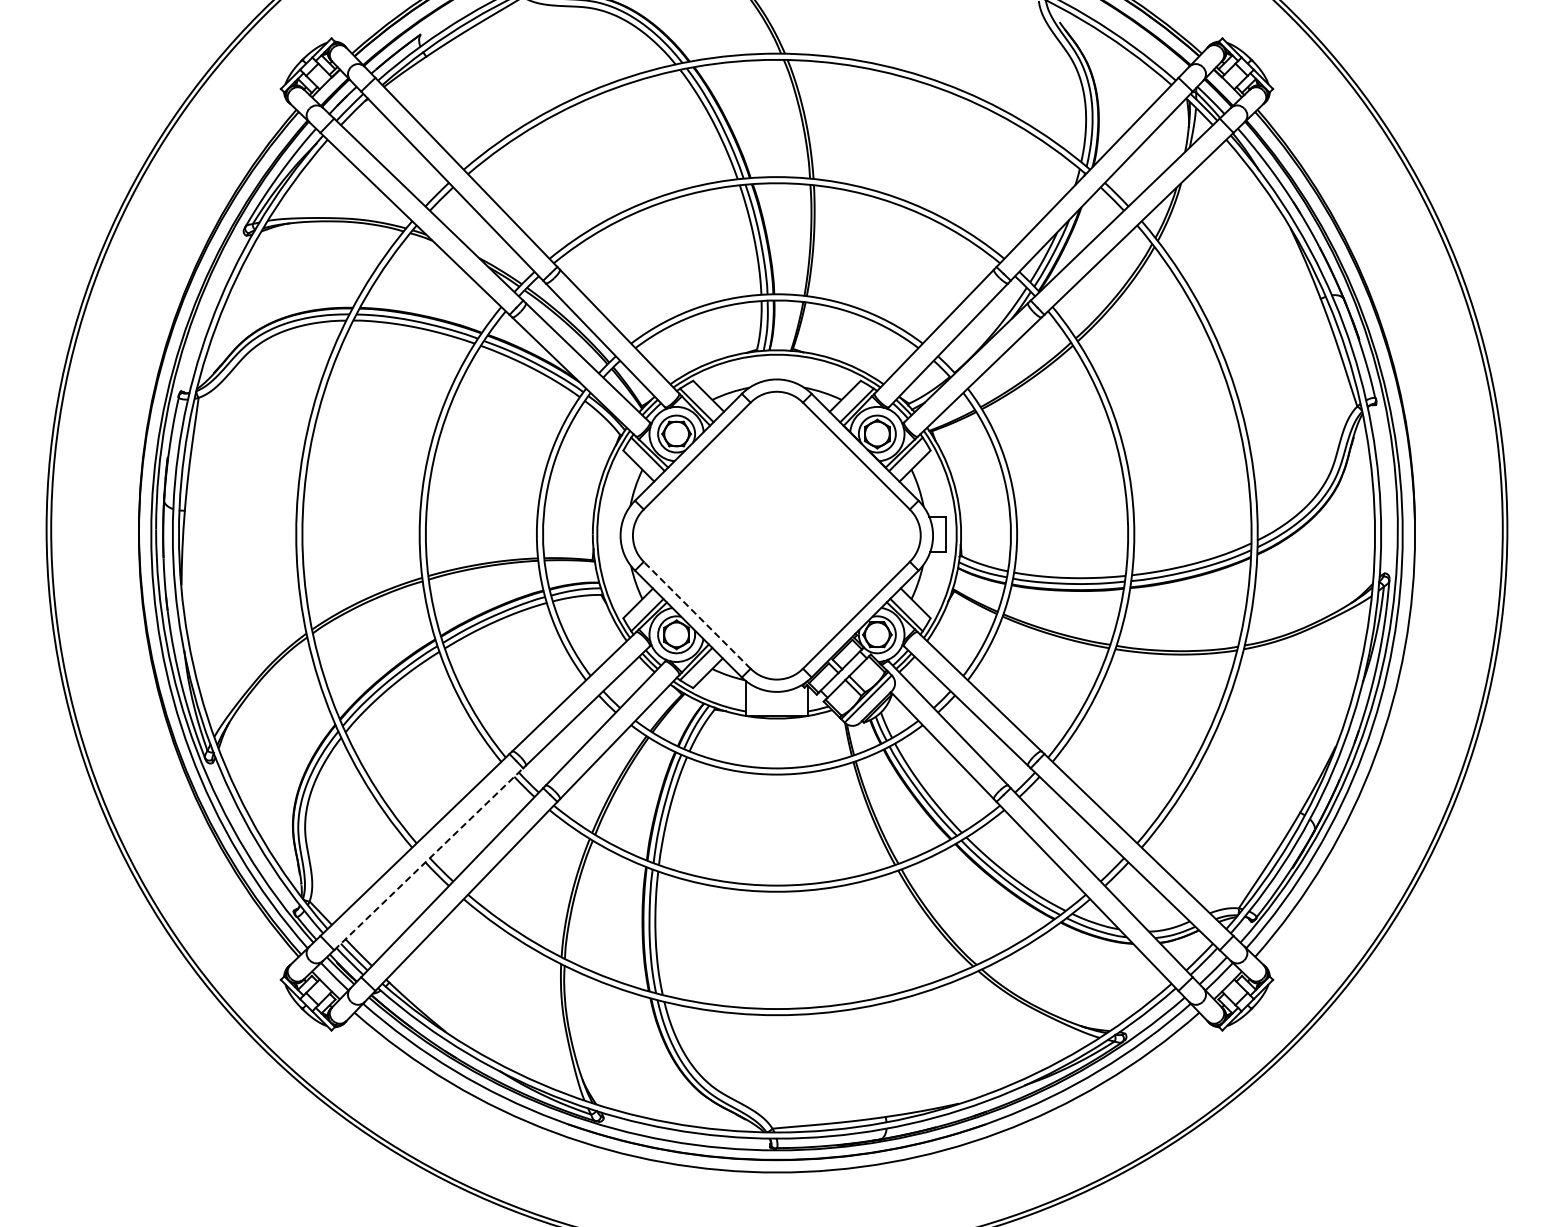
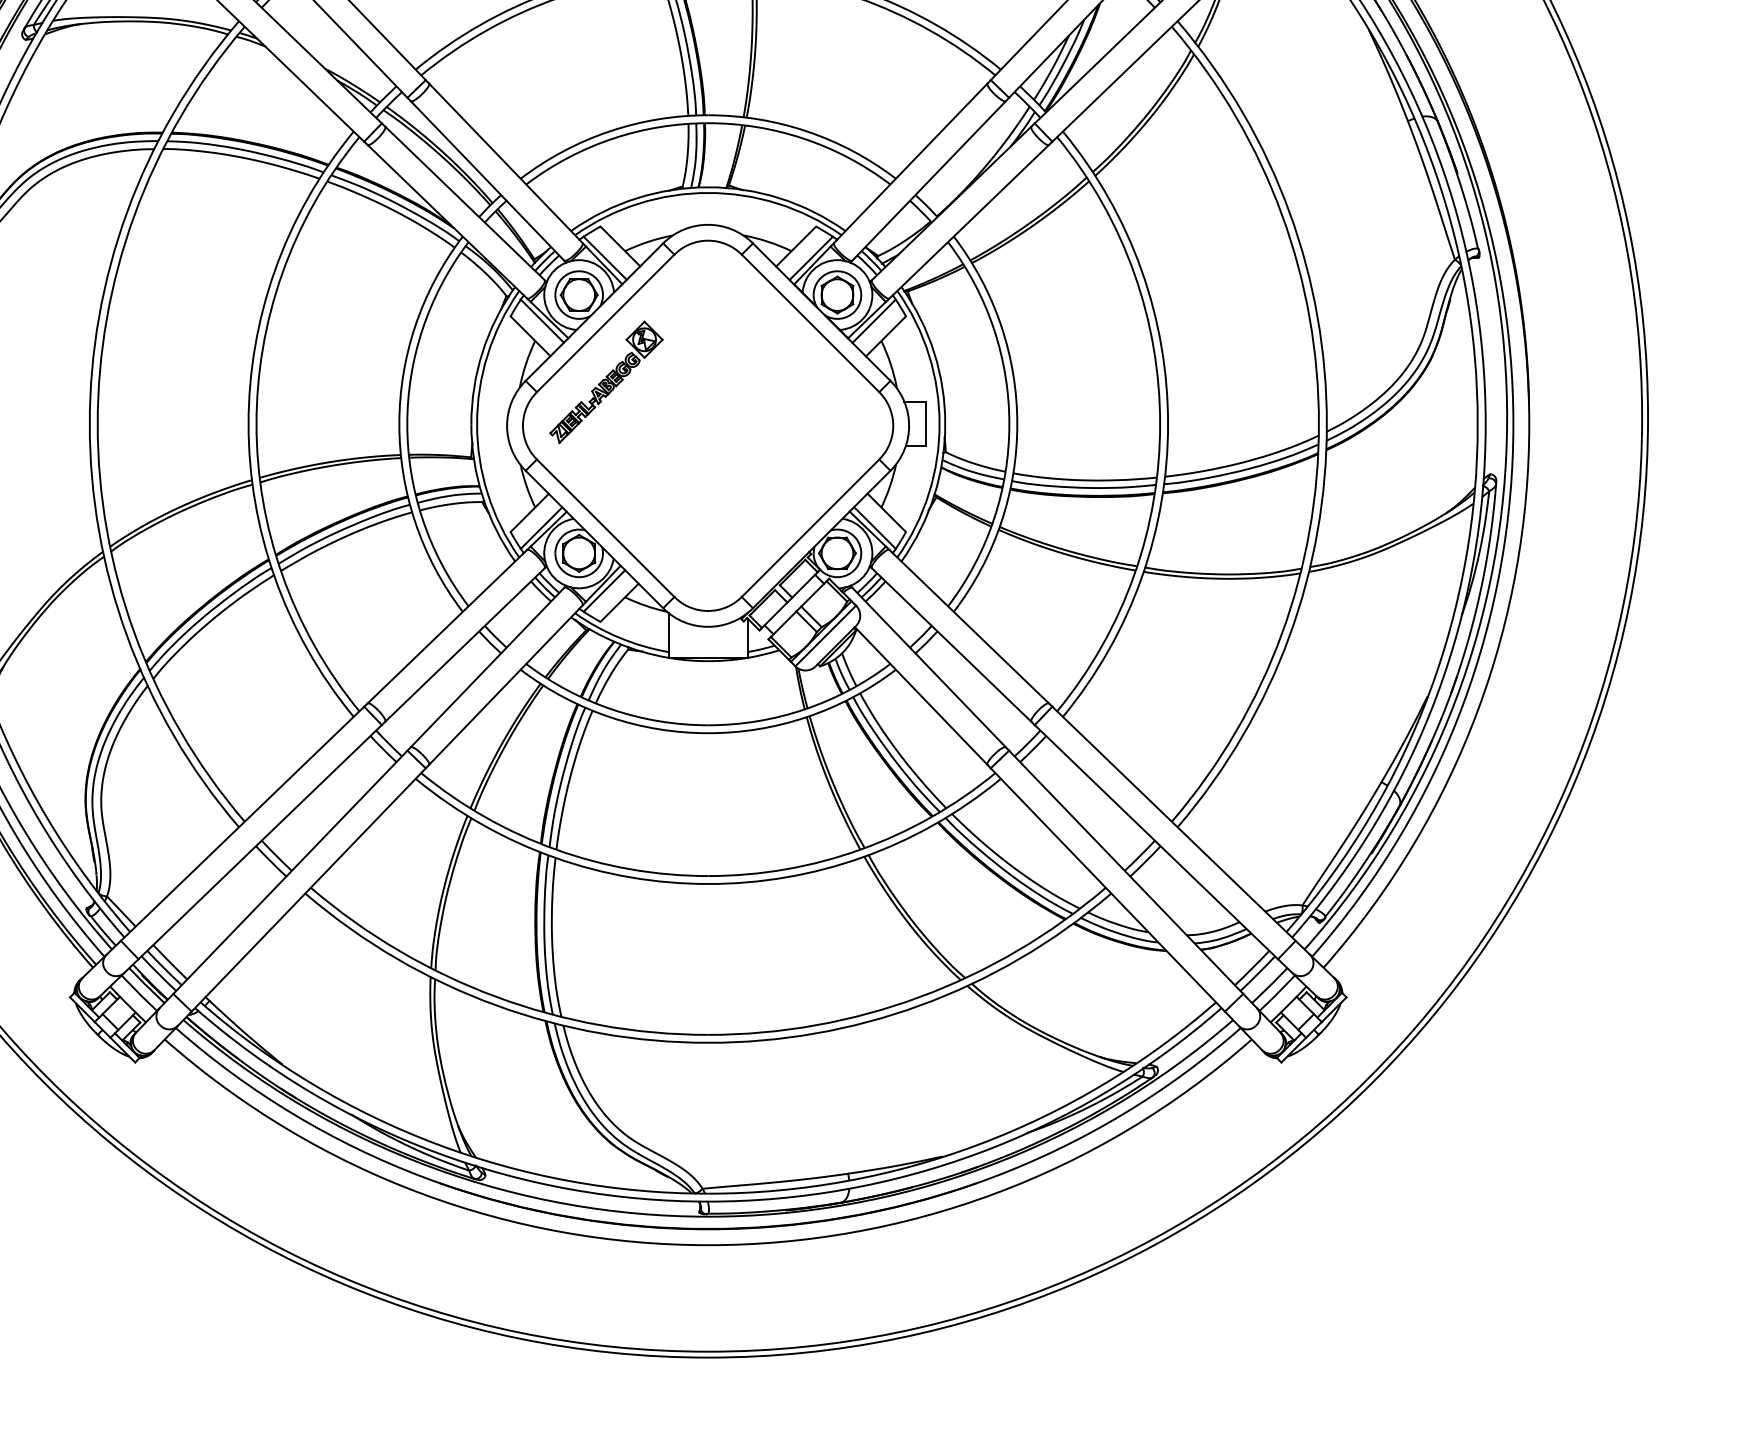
part: (697, 501) -> (606, 381), added
line: (697, 615) -> (606, 528), dashed -> solid
line: (429, 858) -> (261, 841), dashed -> solid

